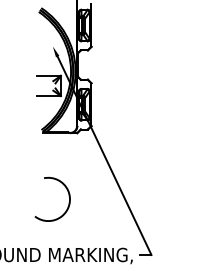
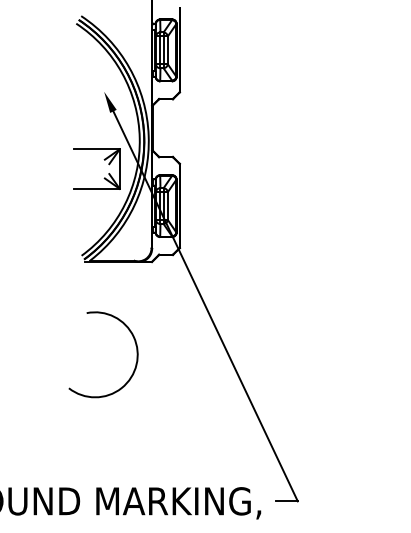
arc: (68, 196) -> (134, 349), moved

